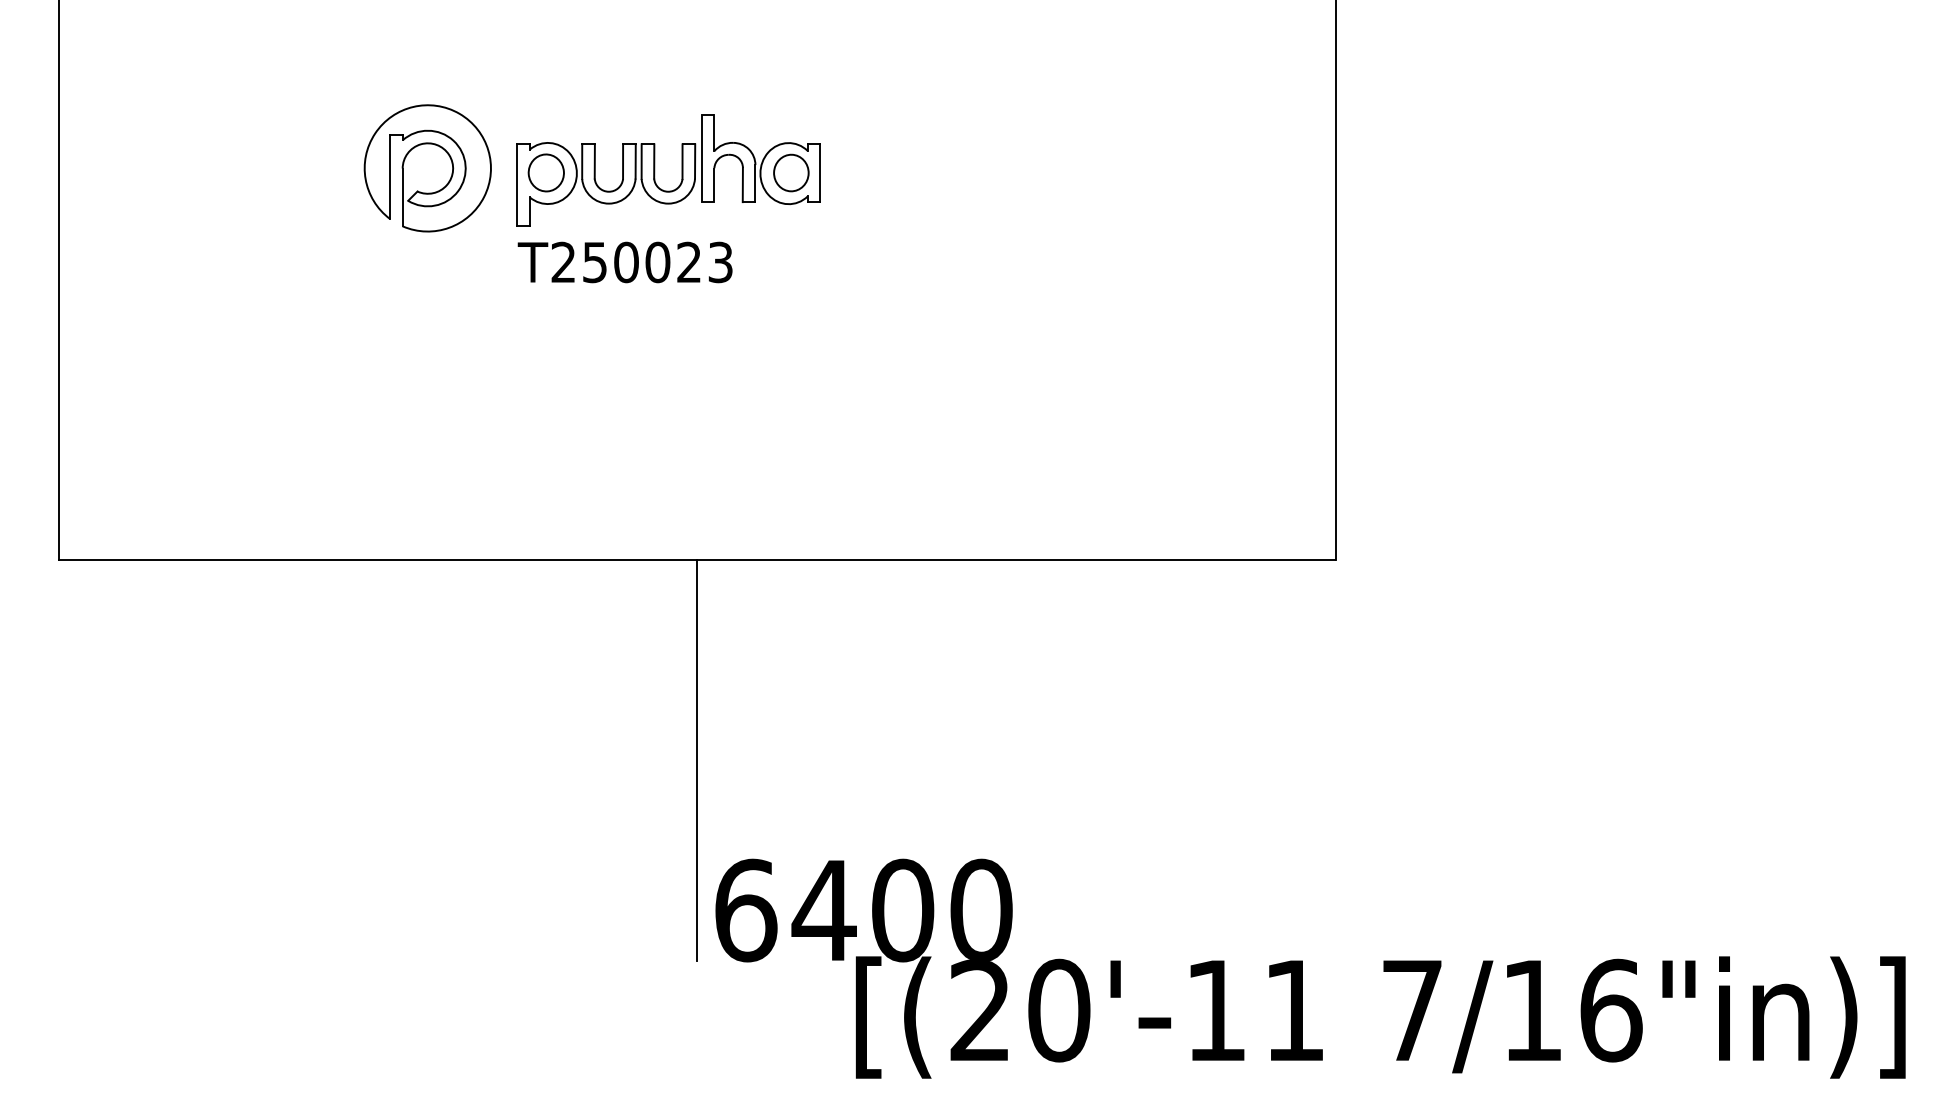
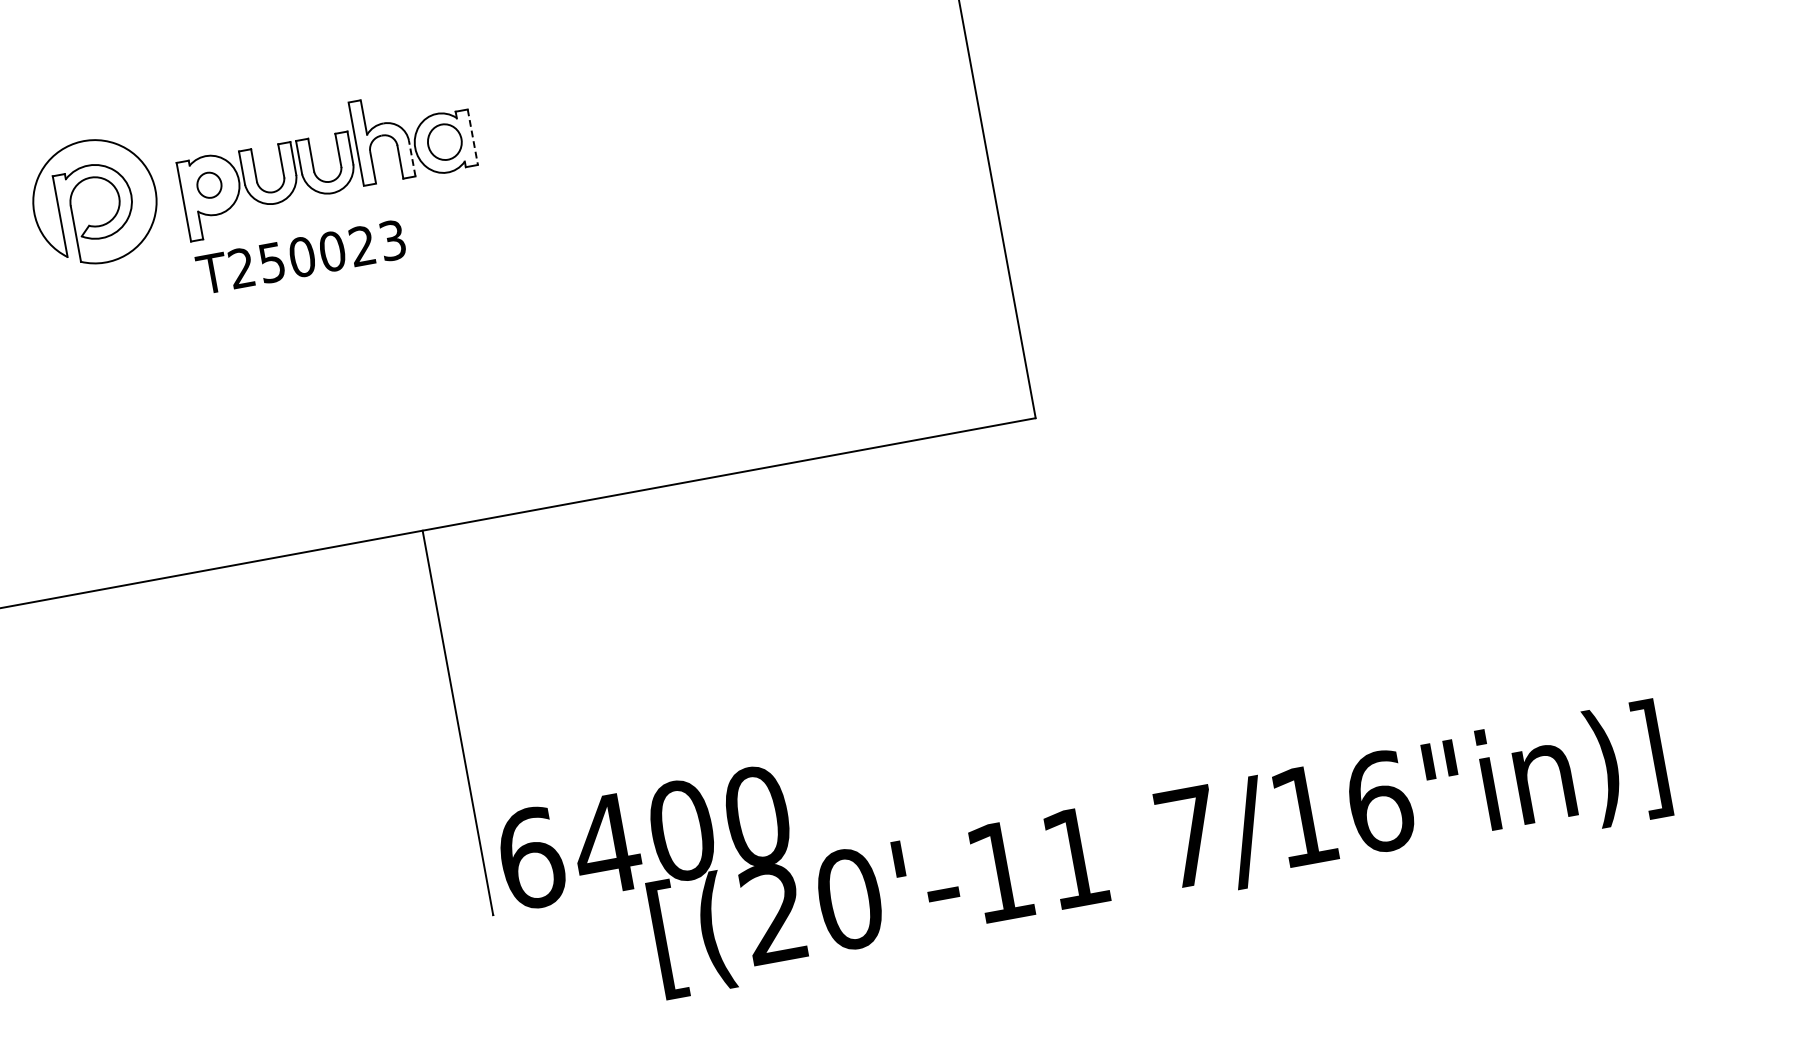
part: (545, 172) -> (208, 184), size x0.7
line: (820, 173) -> (472, 137), solid -> dashed
line: (755, 183) -> (412, 158), solid -> dashed

